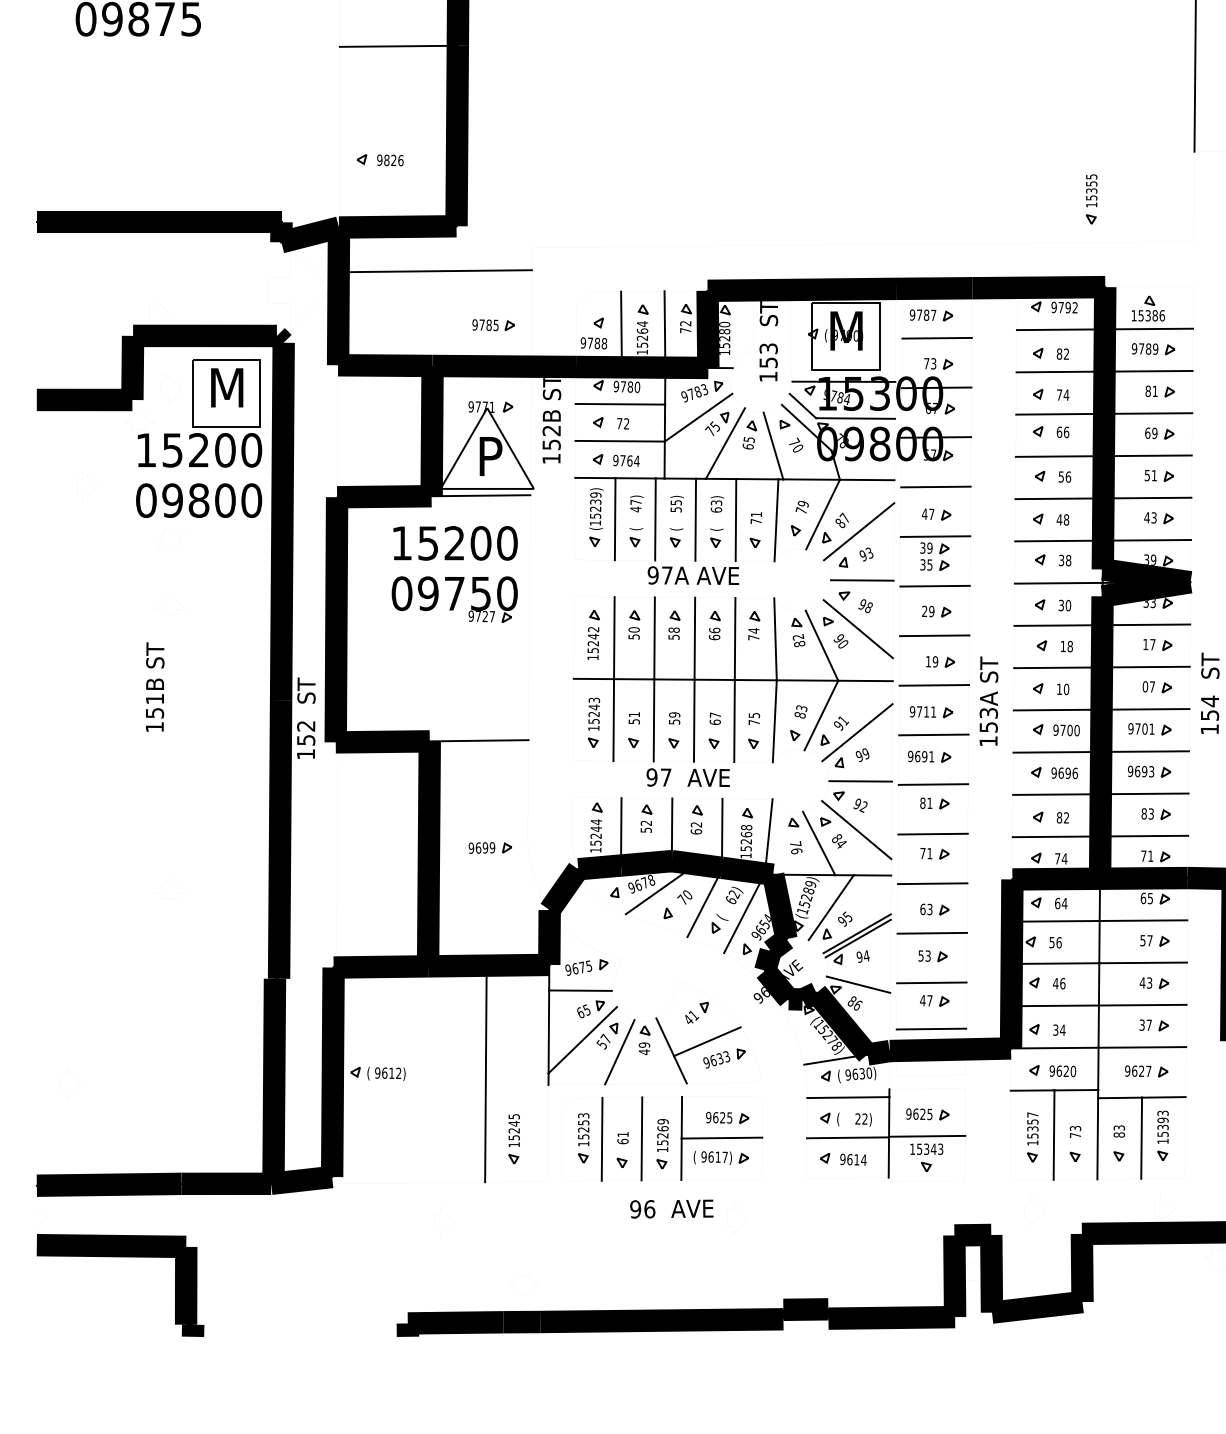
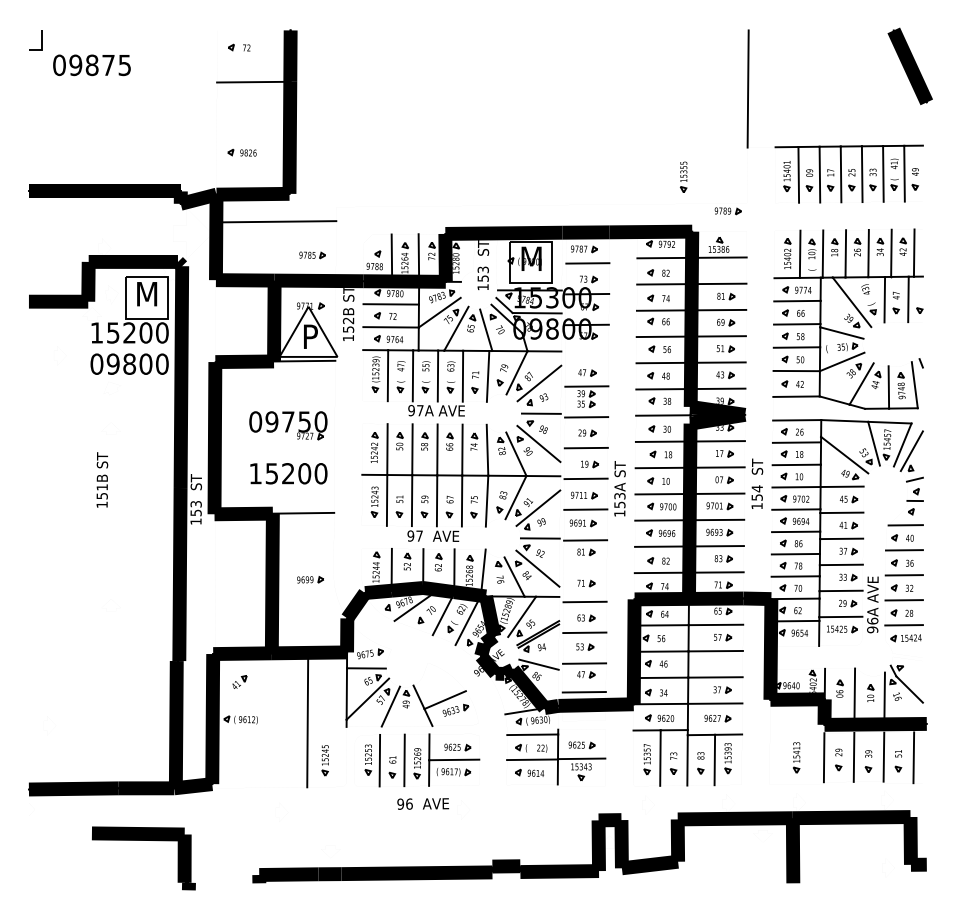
part: (1152, 349) -> (727, 211), moved
line: (934, 486) -> (586, 355), removed
text: (454, 543) -> (288, 473), moved
text: (306, 726) -> (196, 504), 152 -> 153
line: (931, 834) -> (584, 571), removed
part: (1154, 982) -> (722, 663), removed
part: (696, 1011) -> (239, 681), moved
part: (119, 1256) -> (143, 840), moved

